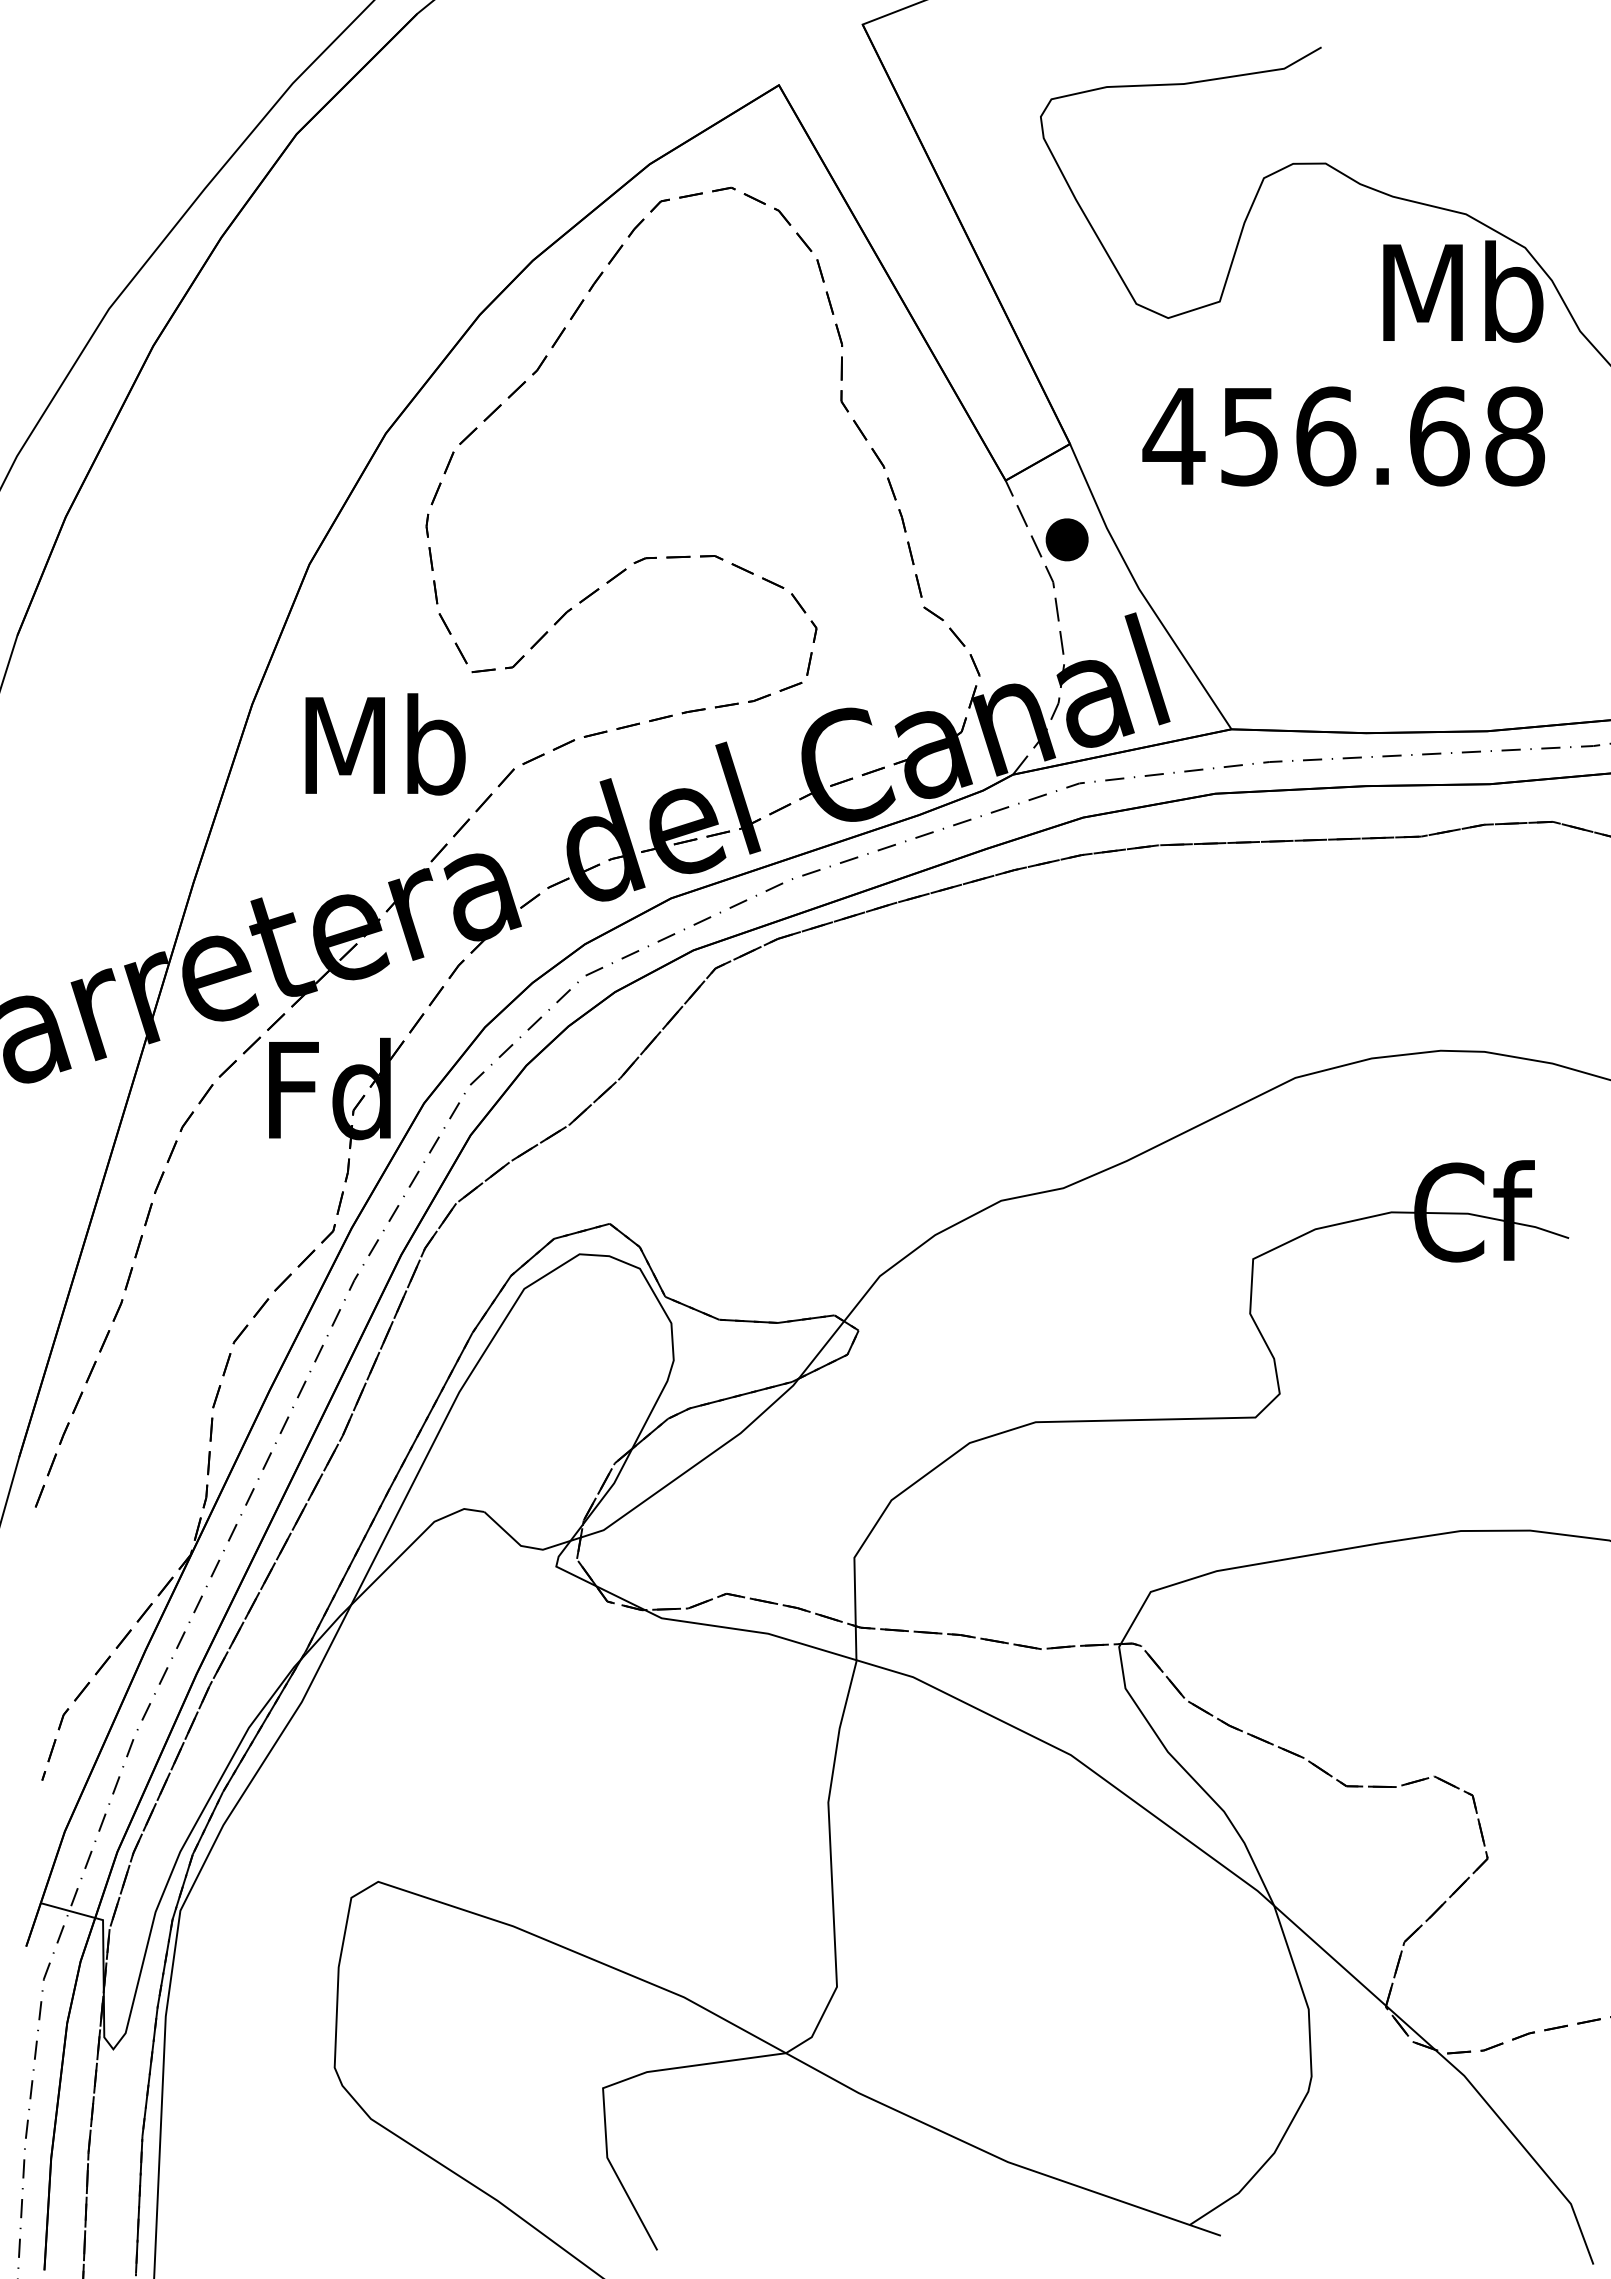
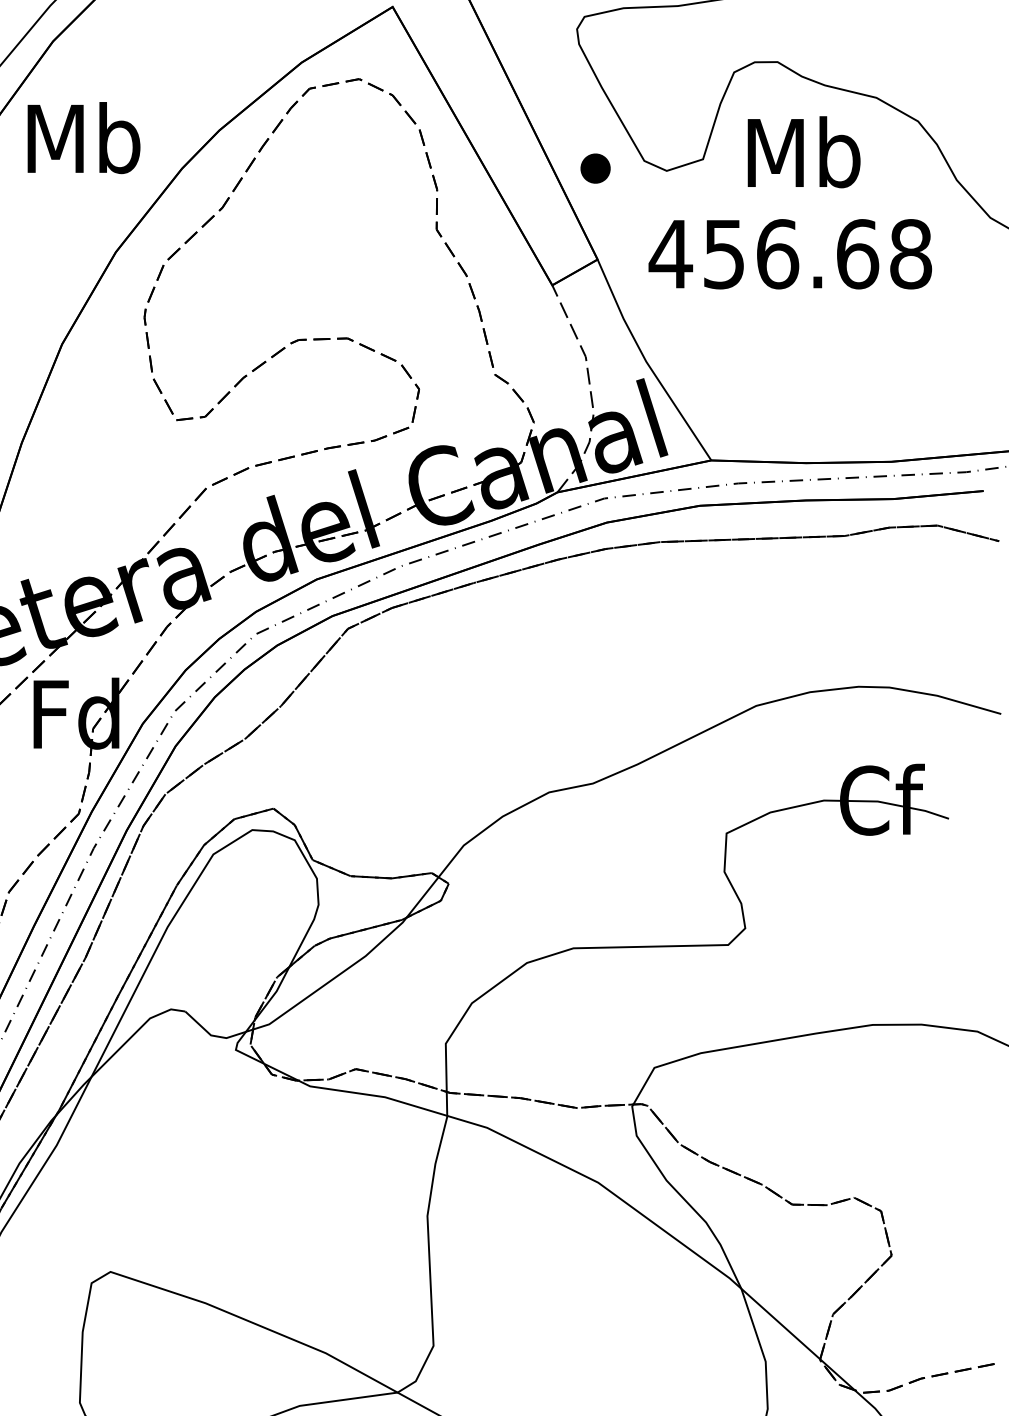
text: (1463, 291) -> (804, 152), moved
part: (1066, 539) -> (595, 168), moved
text: (385, 744) -> (83, 138), moved

